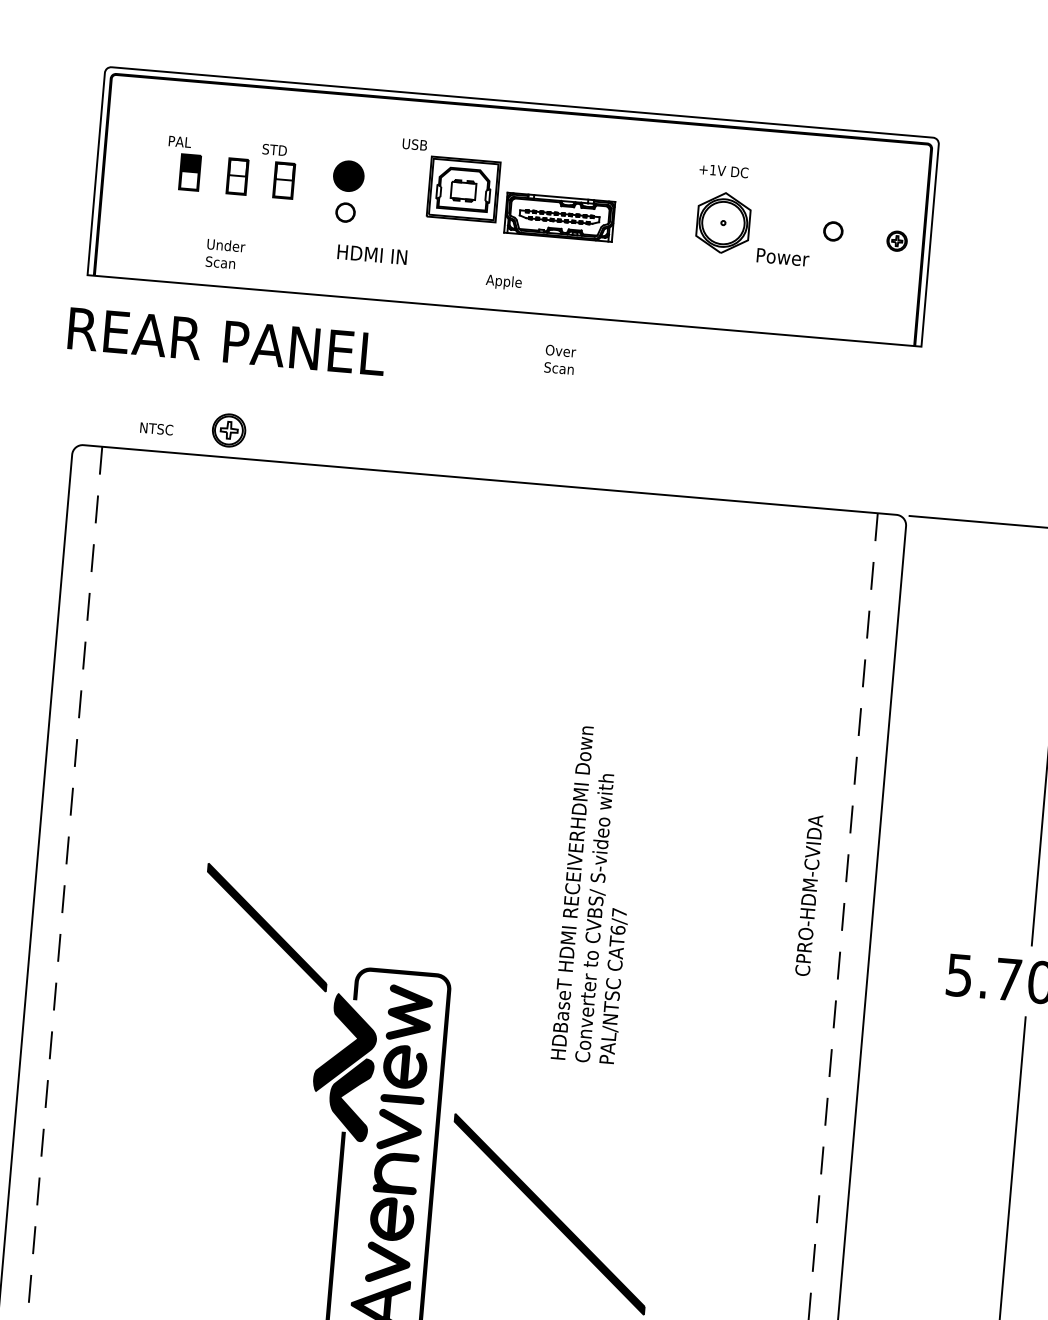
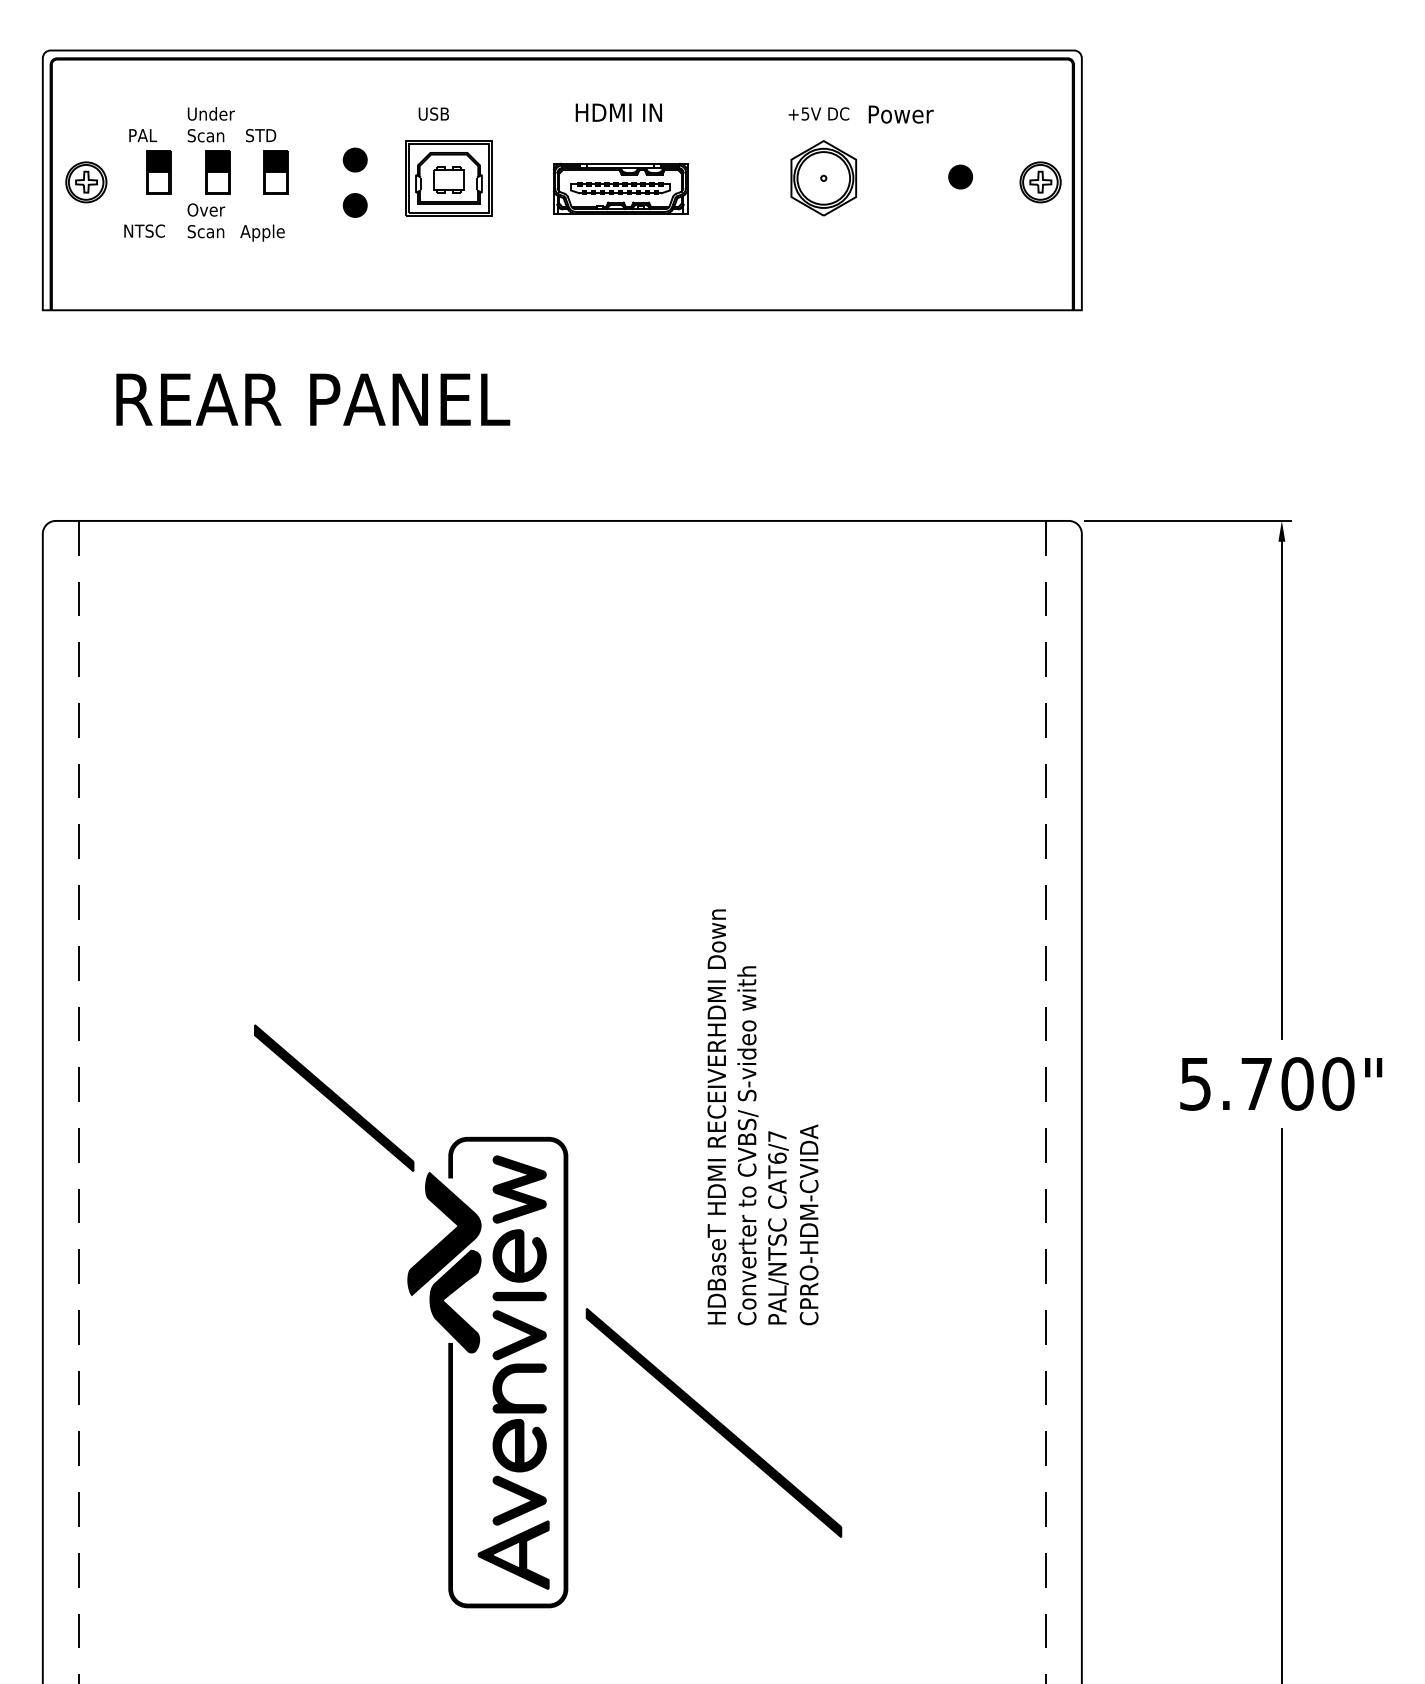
fill: (238, 167) -> (217, 161), added
text: (713, 169) -> (805, 113), +1V -> +5V
fill: (284, 171) -> (275, 161), added
part: (348, 175) -> (354, 159), size x0.62
part: (463, 189) -> (448, 178), moved
fill: (345, 212) -> (355, 205), added
fill: (833, 230) -> (960, 176), added
part: (897, 241) -> (1040, 182), size x1.67
text: (224, 254) -> (210, 124), moved
text: (372, 254) -> (618, 112), moved
text: (782, 257) -> (900, 114), moved
text: (503, 281) -> (262, 232), moved
text: (227, 341) -> (313, 399), moved
text: (560, 359) -> (206, 220), moved
text: (156, 428) -> (144, 230), moved
part: (229, 430) -> (86, 182), moved
text: (596, 895) -> (747, 1117), moved
text: (808, 895) -> (808, 1224), moved

